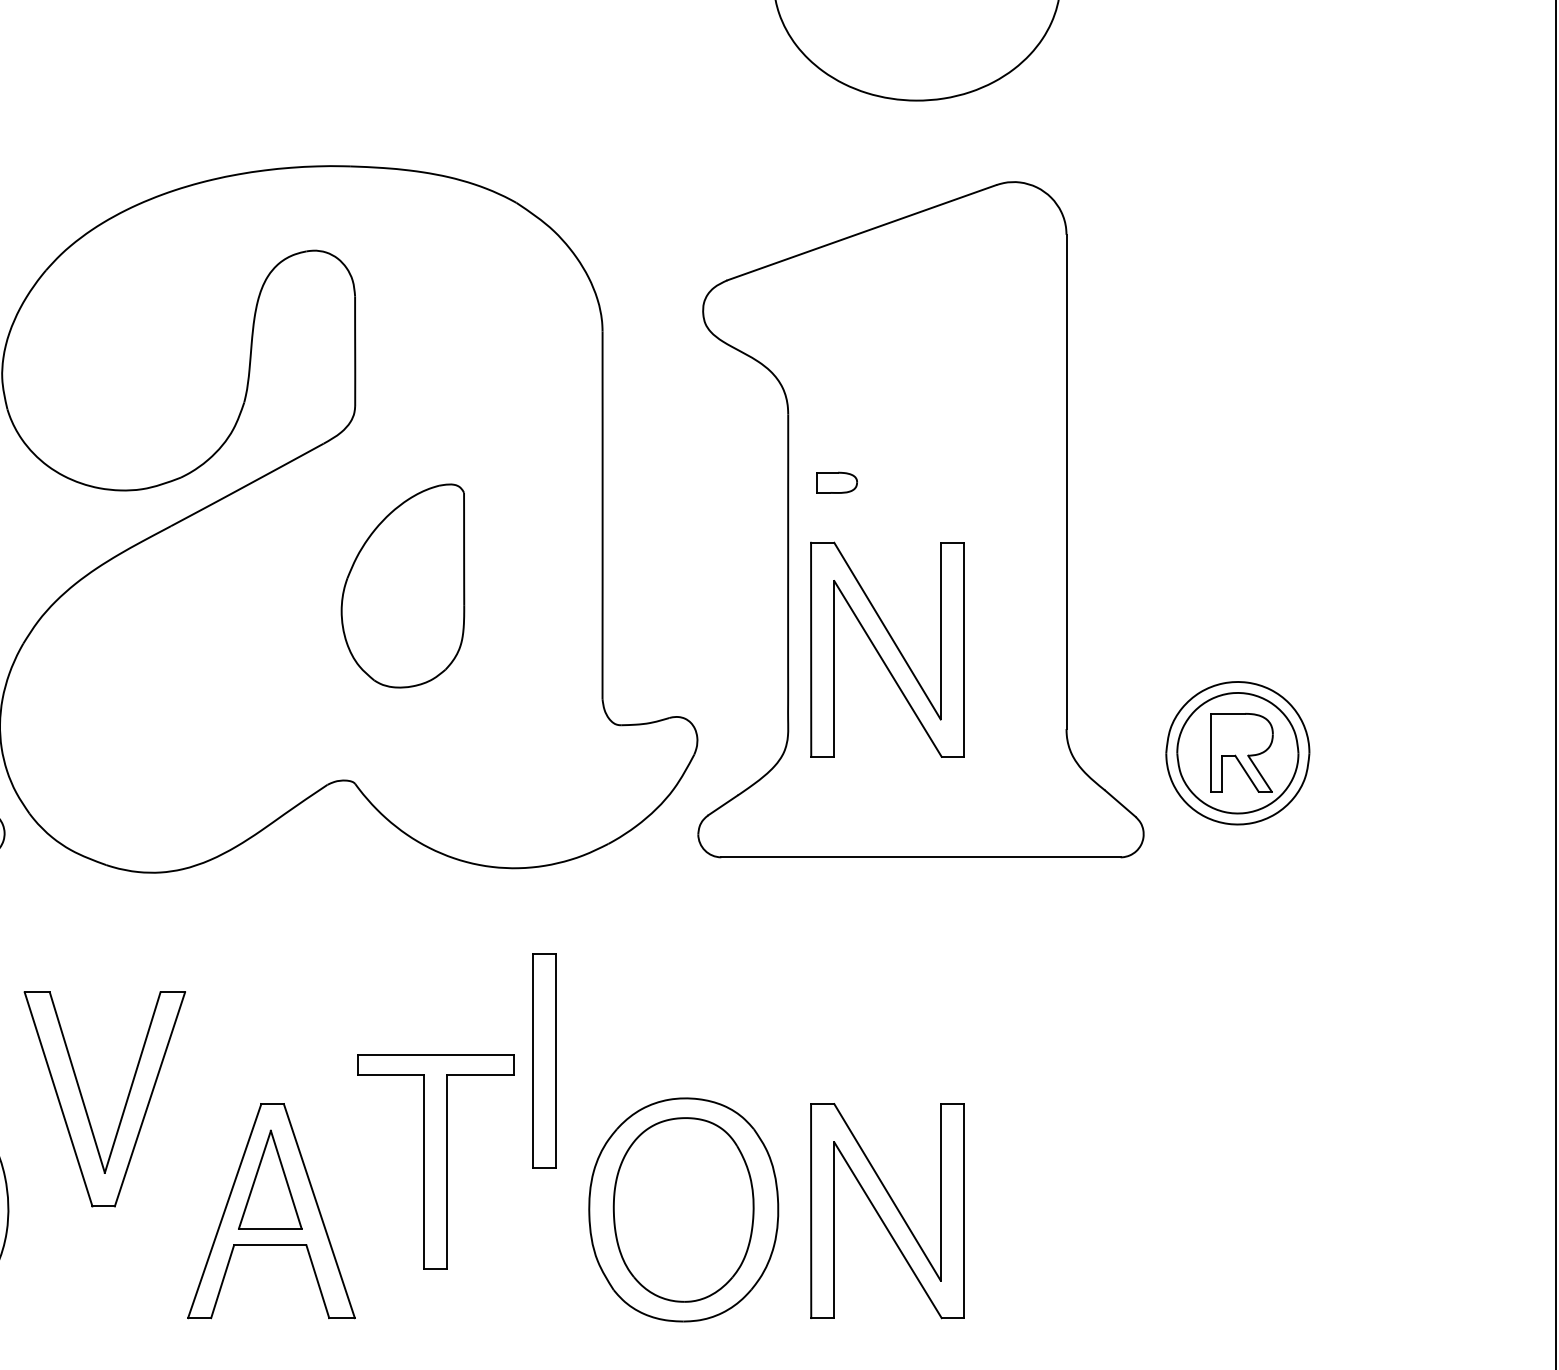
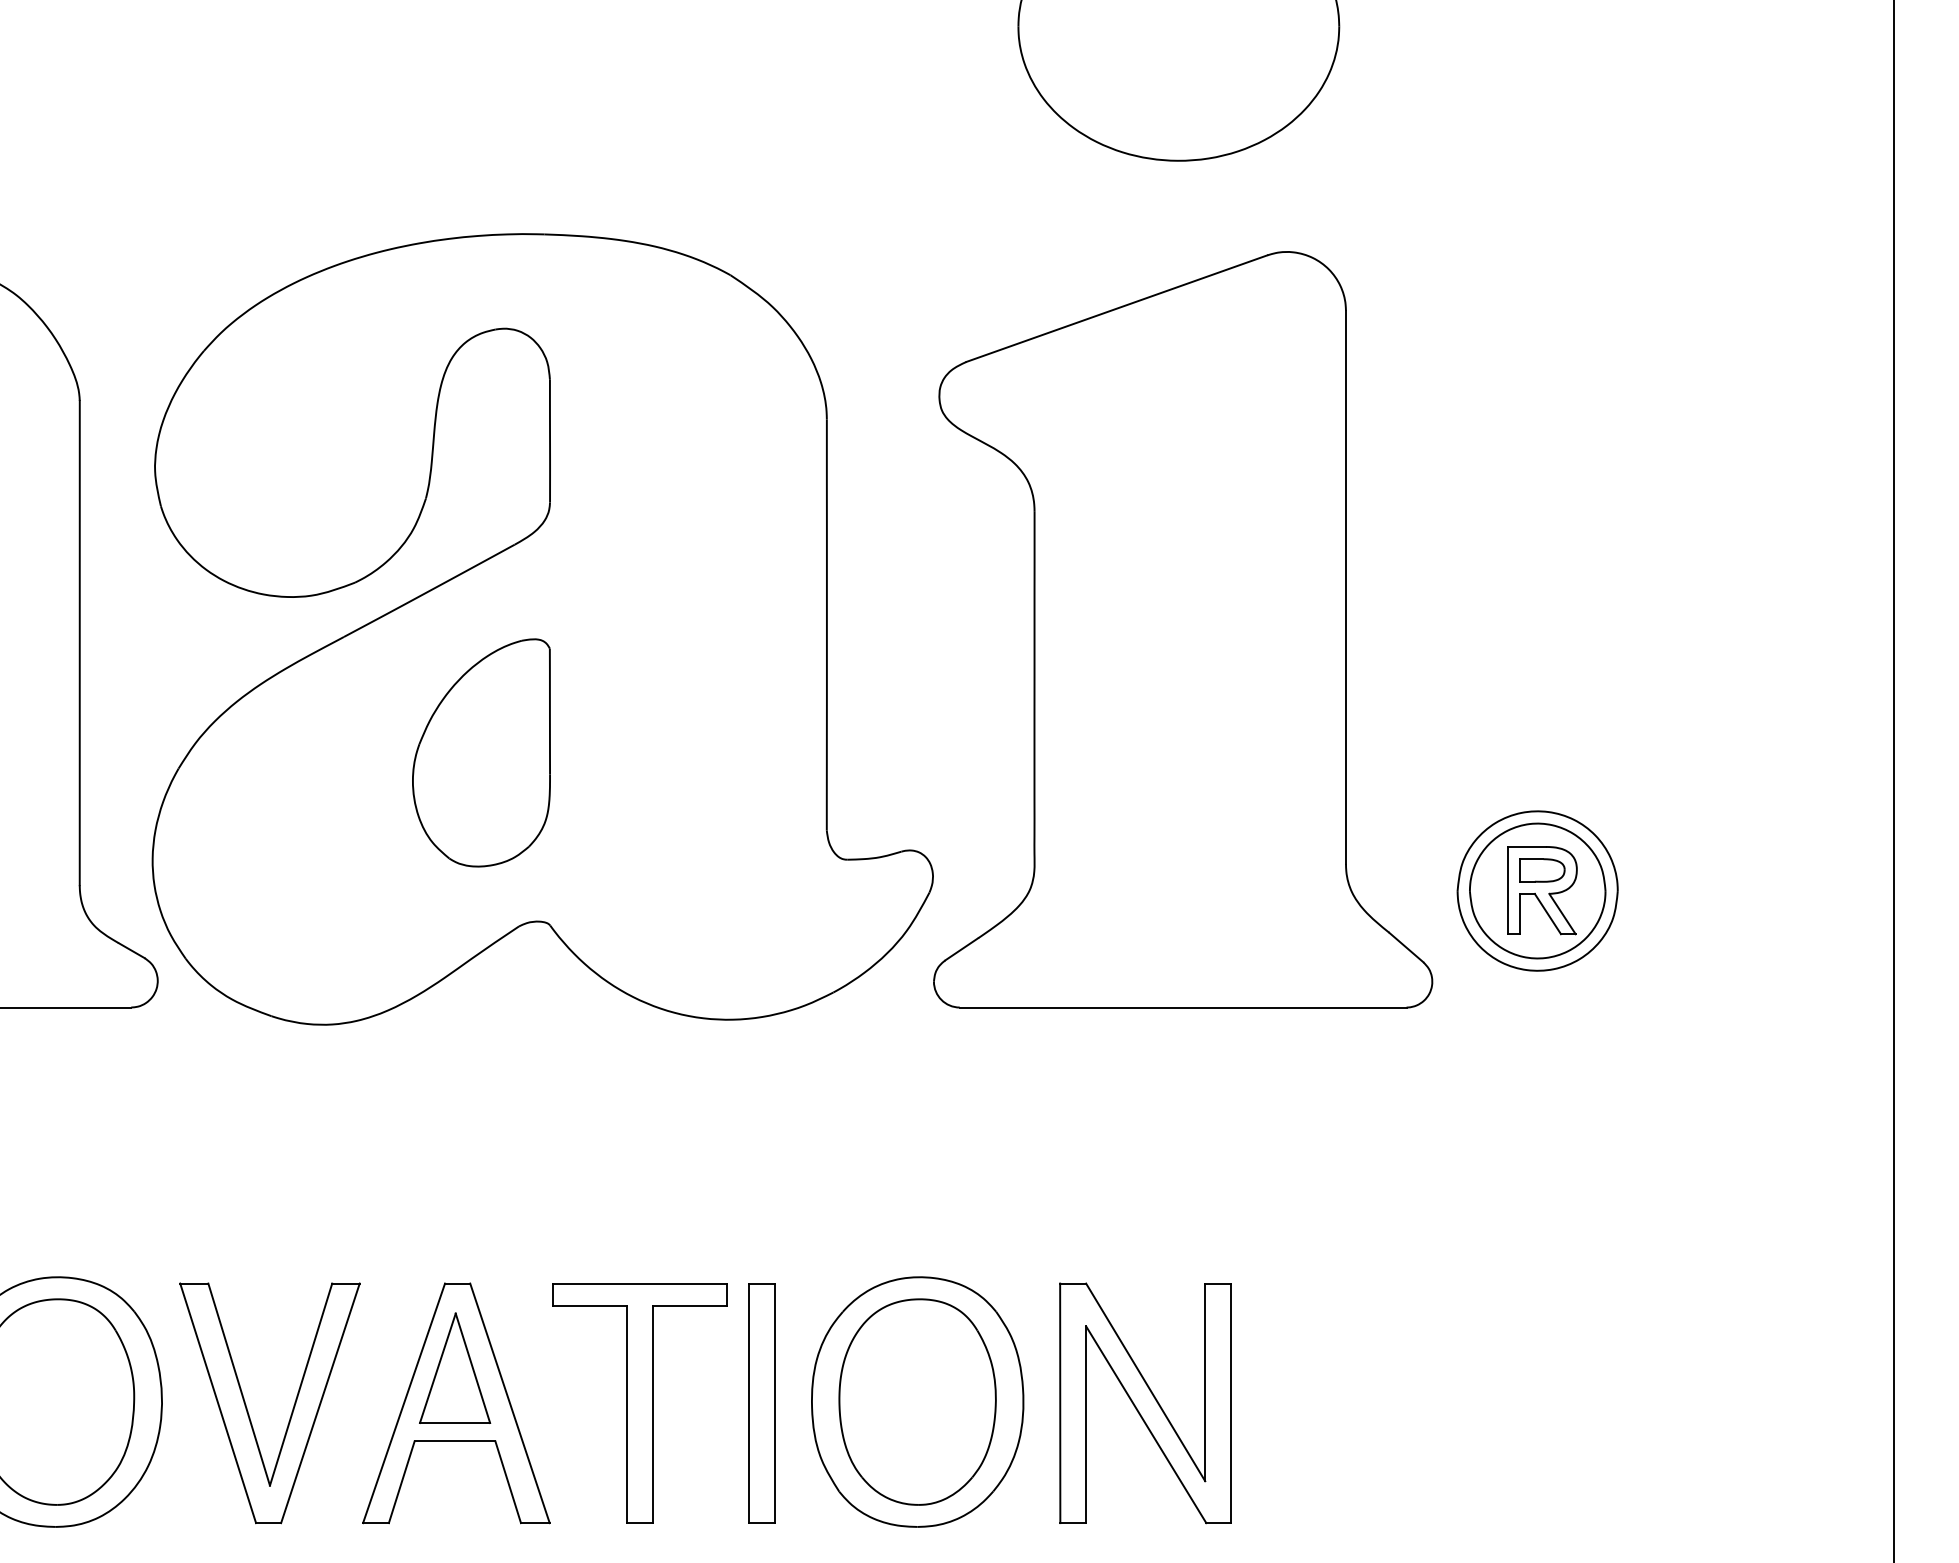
part: (837, 482) -> (1542, 870), moved
part: (402, 585) -> (481, 752), moved
part: (887, 649) -> (1145, 775), removed
part: (544, 1061) -> (761, 1403), moved
part: (84, 1103) -> (247, 1407), moved
part: (435, 1162) -> (639, 1403), moved

